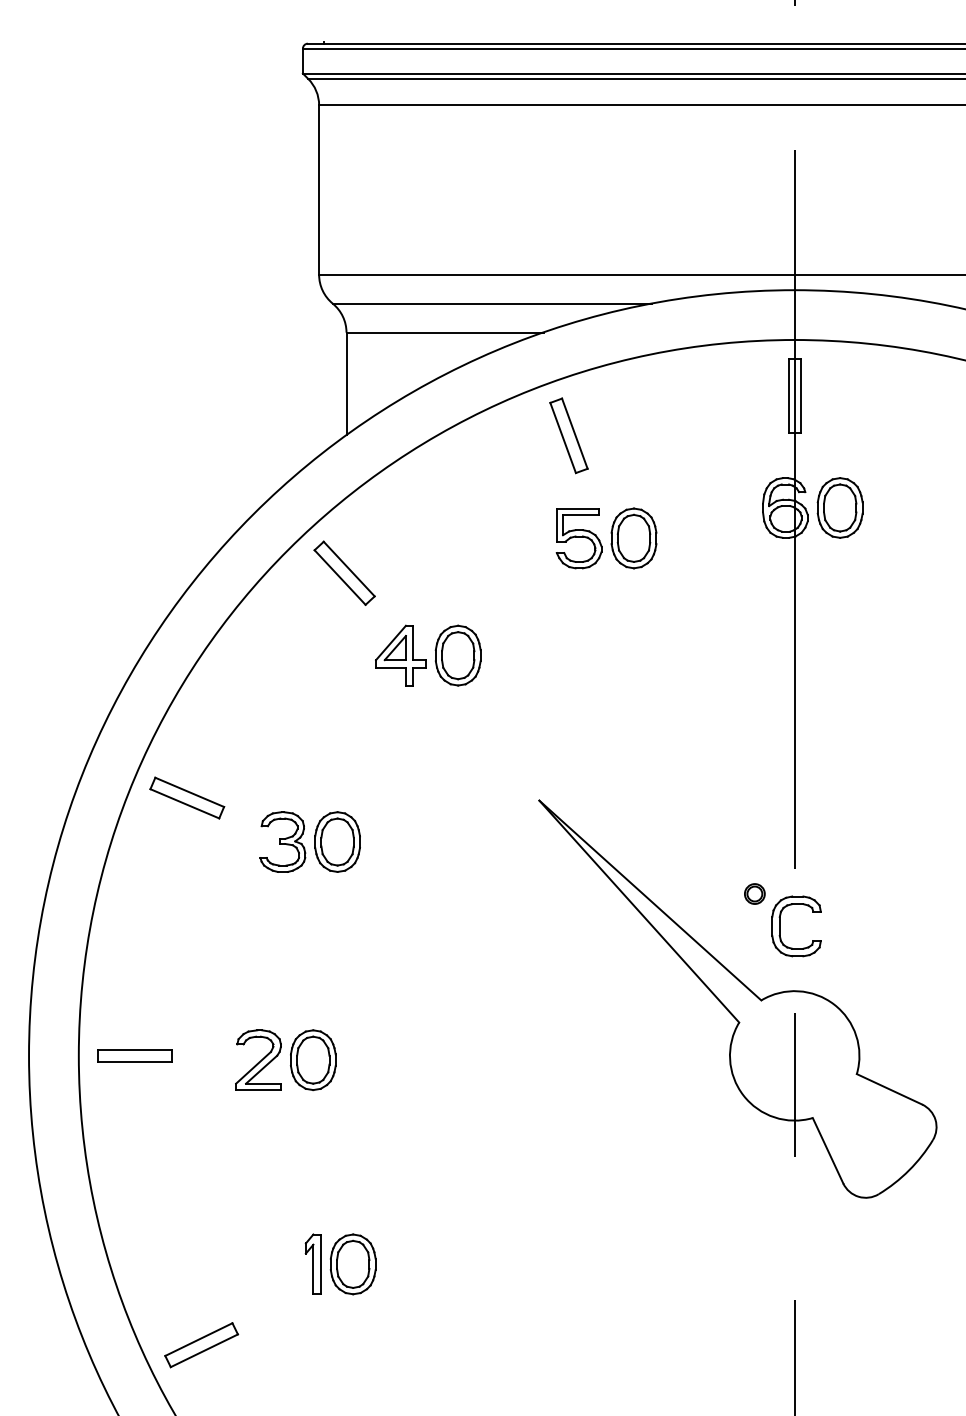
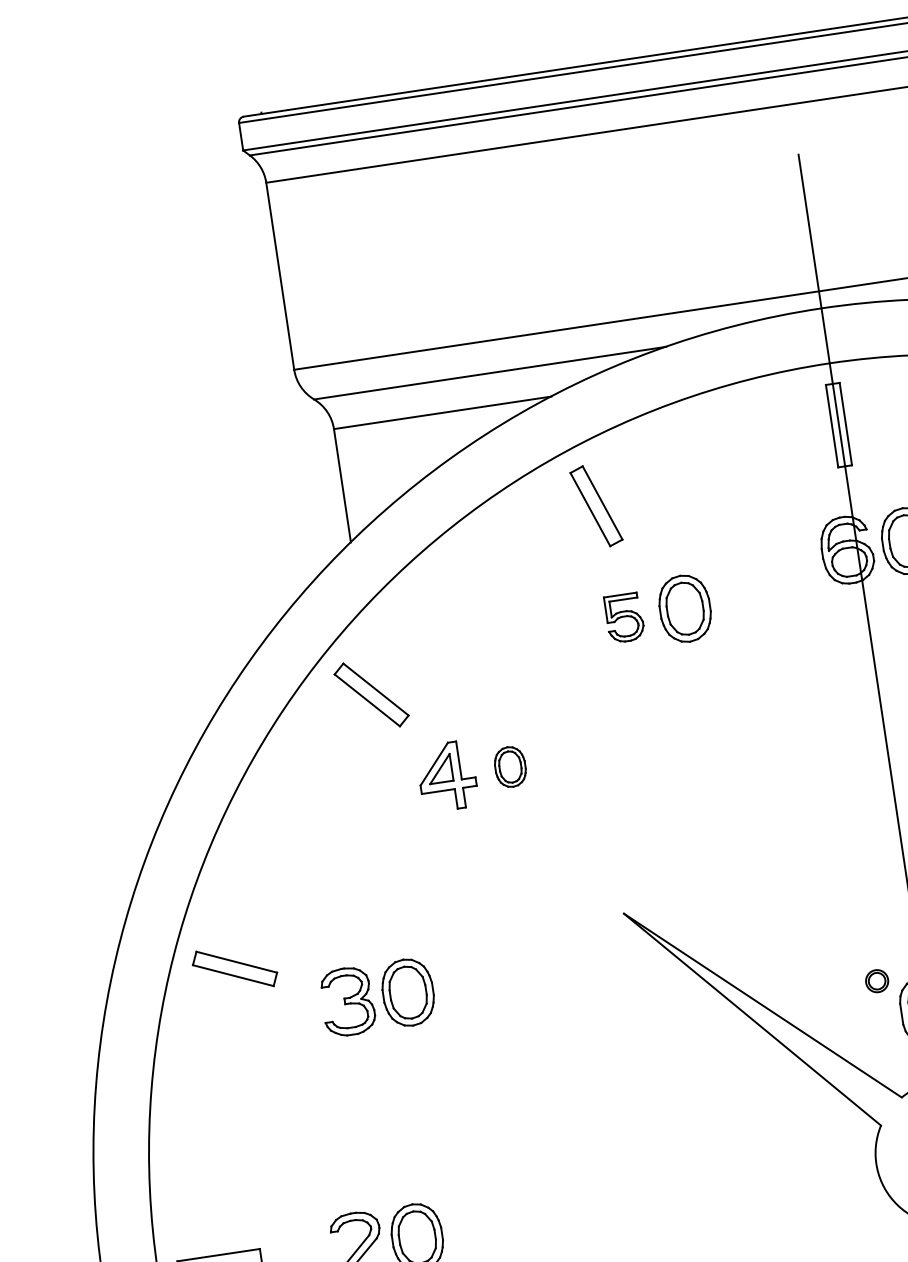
part: (578, 538) -> (623, 618), size x0.7
part: (457, 655) -> (509, 767), size x0.6

